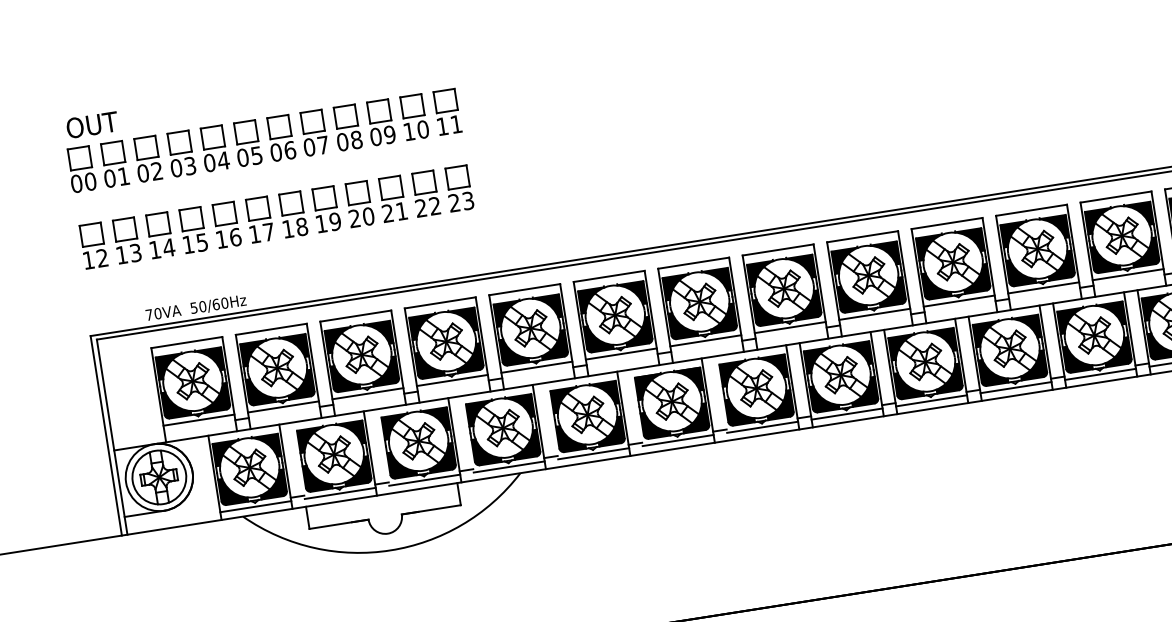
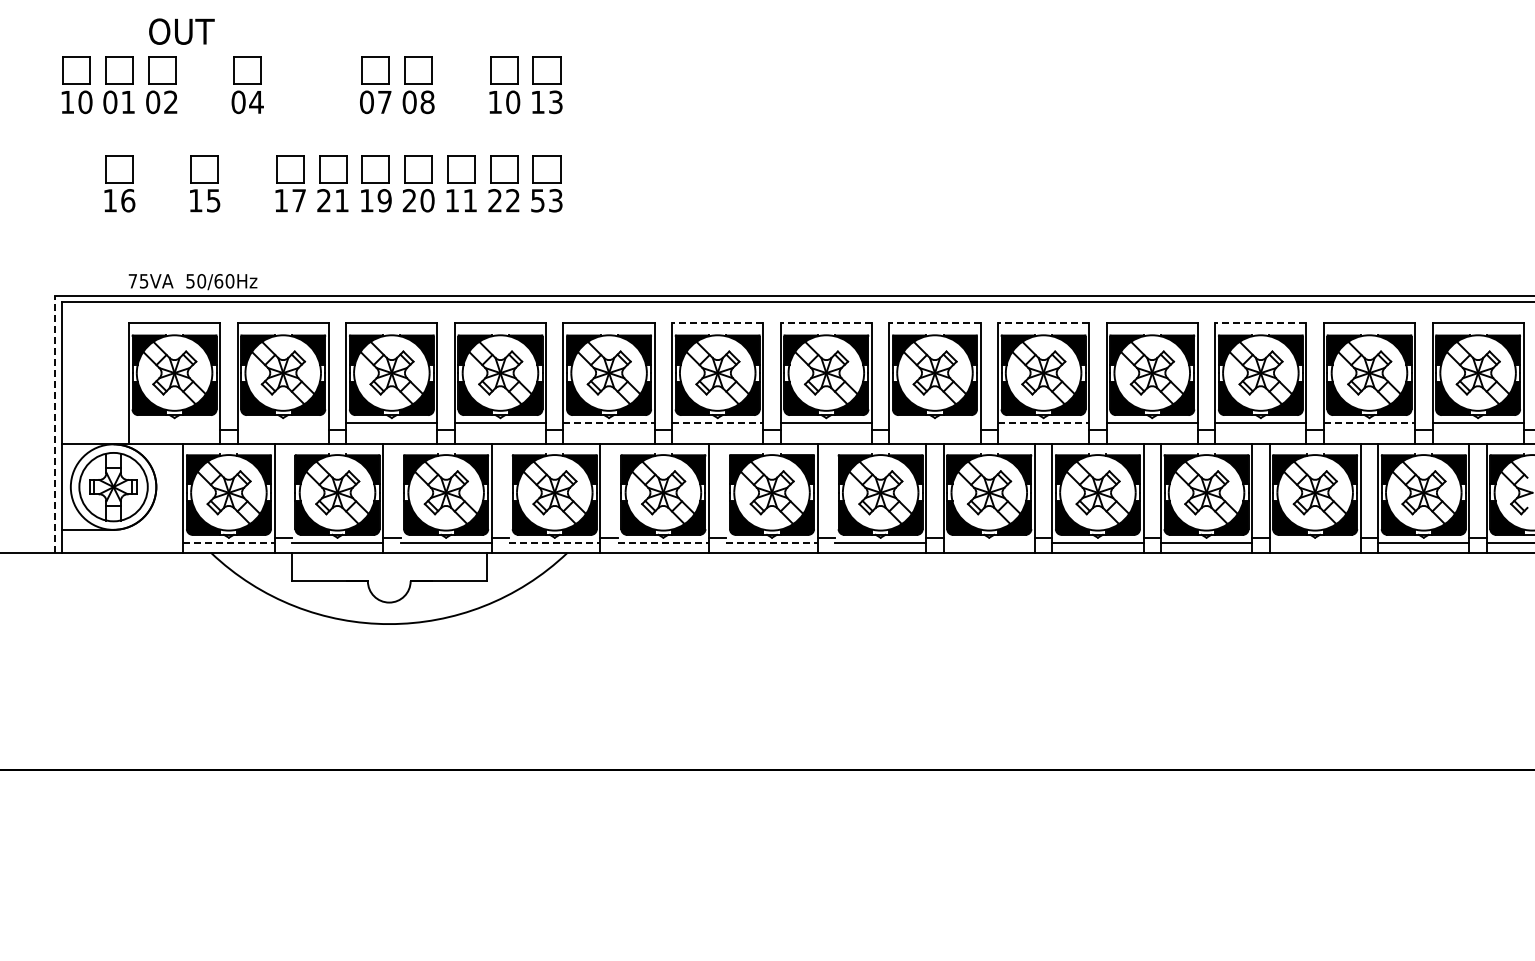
part: (381, 122) -> (461, 85), removed
text: (456, 124) -> (555, 102), 11 -> 13
text: (92, 125) -> (181, 31), moved
part: (281, 138) -> (333, 85), removed
part: (247, 143) -> (289, 85), removed
part: (181, 154) -> (204, 85), removed
text: (76, 183) -> (67, 102), 00 -> 10
text: (454, 202) -> (537, 200), 23 -> 53
line: (1031, 210) -> (1260, 323), solid -> dashed
text: (387, 213) -> (451, 200), 21 -> 11
part: (226, 225) -> (247, 183), removed
text: (295, 227) -> (333, 200), 18 -> 21
part: (160, 235) -> (162, 183), removed
line: (862, 237) -> (1043, 323), solid -> dashed
part: (93, 245) -> (76, 183), removed
line: (777, 250) -> (934, 323), solid -> dashed
text: (136, 252) -> (128, 200), 13 -> 16
line: (693, 263) -> (826, 323), solid -> dashed
line: (1128, 274) -> (1369, 422), solid -> dashed
line: (609, 276) -> (717, 323), solid -> dashed
text: (157, 313) -> (143, 281), 70VA -> 75VA
line: (874, 313) -> (1043, 422), solid -> dashed
line: (789, 327) -> (934, 422), removed
line: (621, 353) -> (717, 422), solid -> dashed
line: (537, 366) -> (609, 422), solid -> dashed
line: (1099, 374) -> (1314, 542), removed
line: (282, 406) -> (282, 422), removed
line: (846, 413) -> (988, 542), removed
line: (198, 419) -> (174, 422), removed
line: (106, 435) -> (55, 423), solid -> dashed
line: (678, 440) -> (772, 542), solid -> dashed
line: (593, 453) -> (663, 542), solid -> dashed
line: (508, 466) -> (554, 542), solid -> dashed
line: (255, 506) -> (228, 542), solid -> dashed

